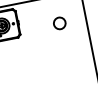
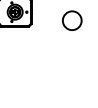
circle: (59, 23) -> (72, 20), size x1.6

